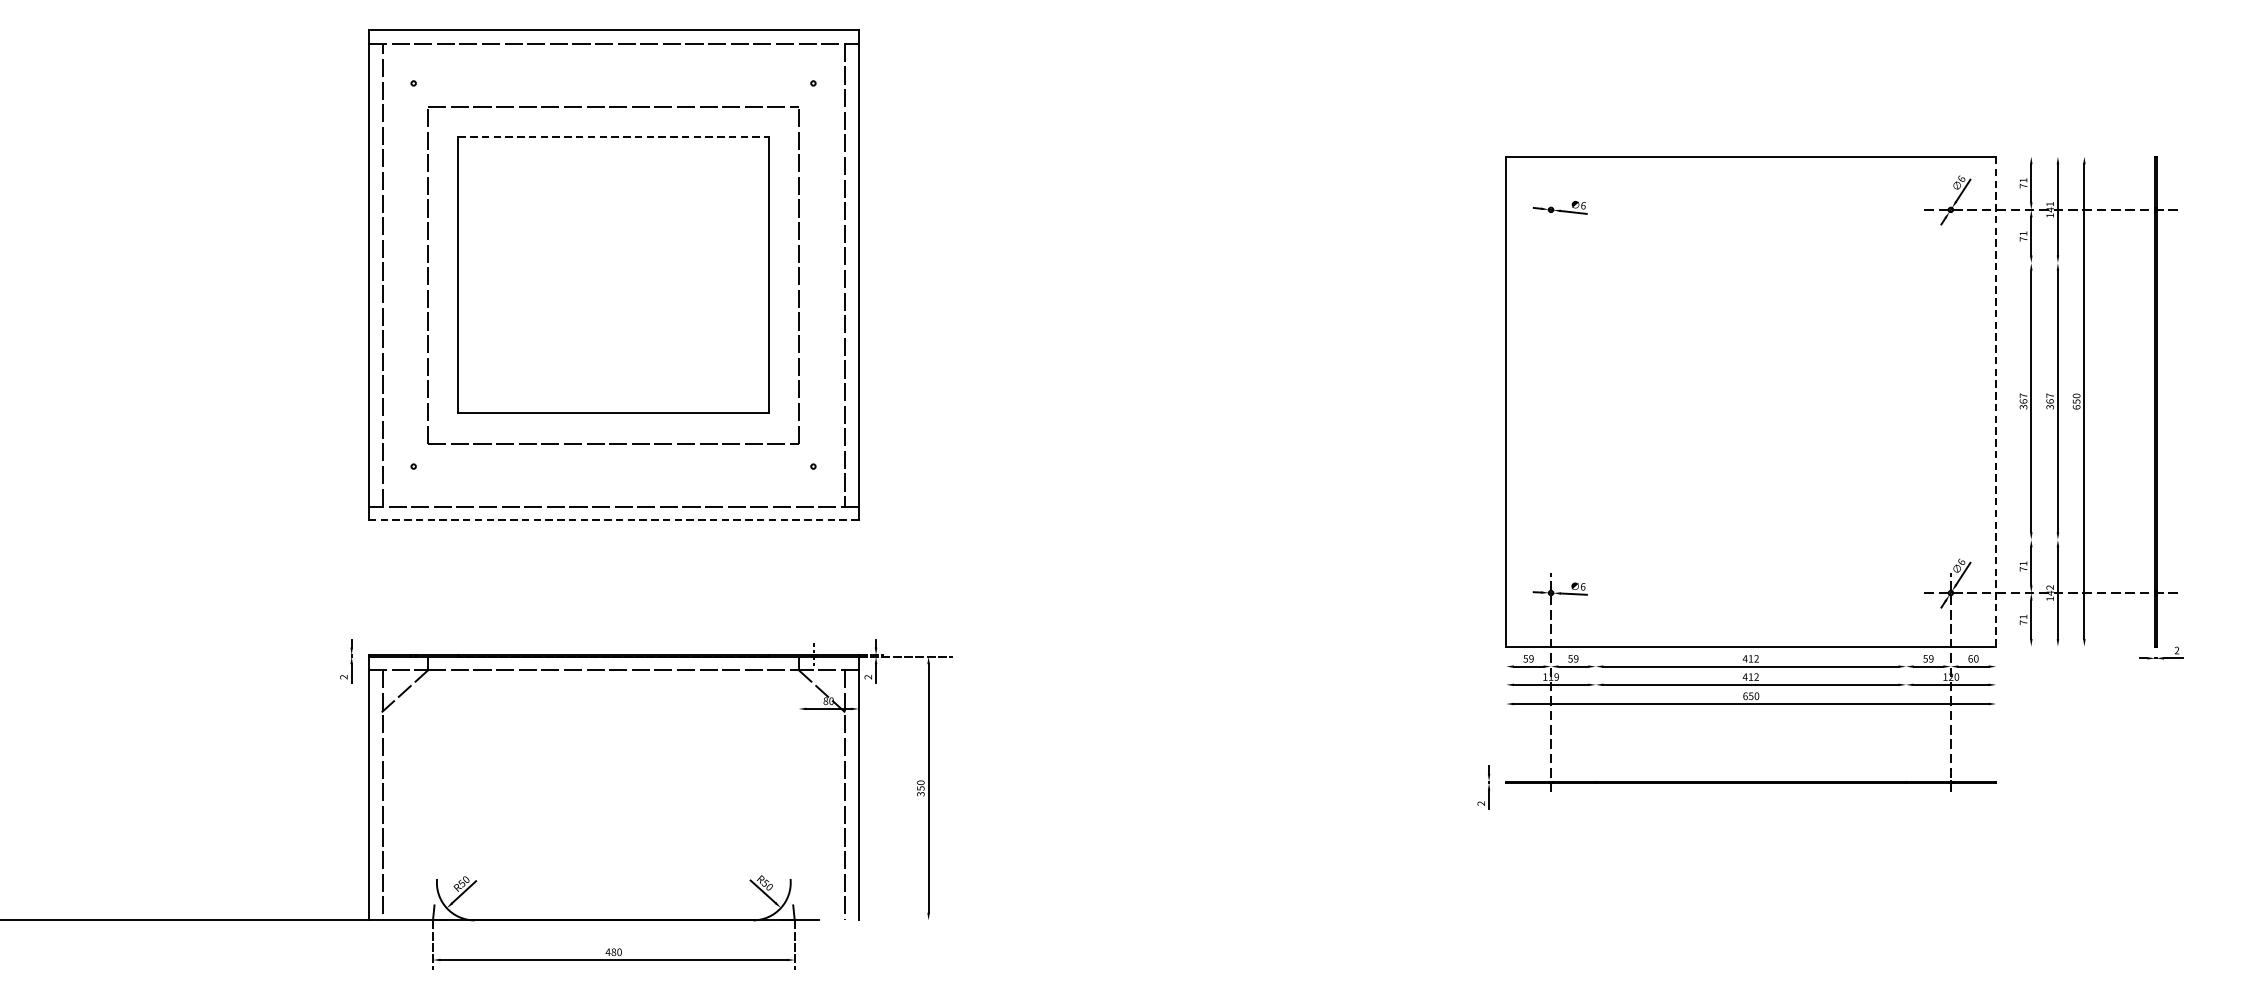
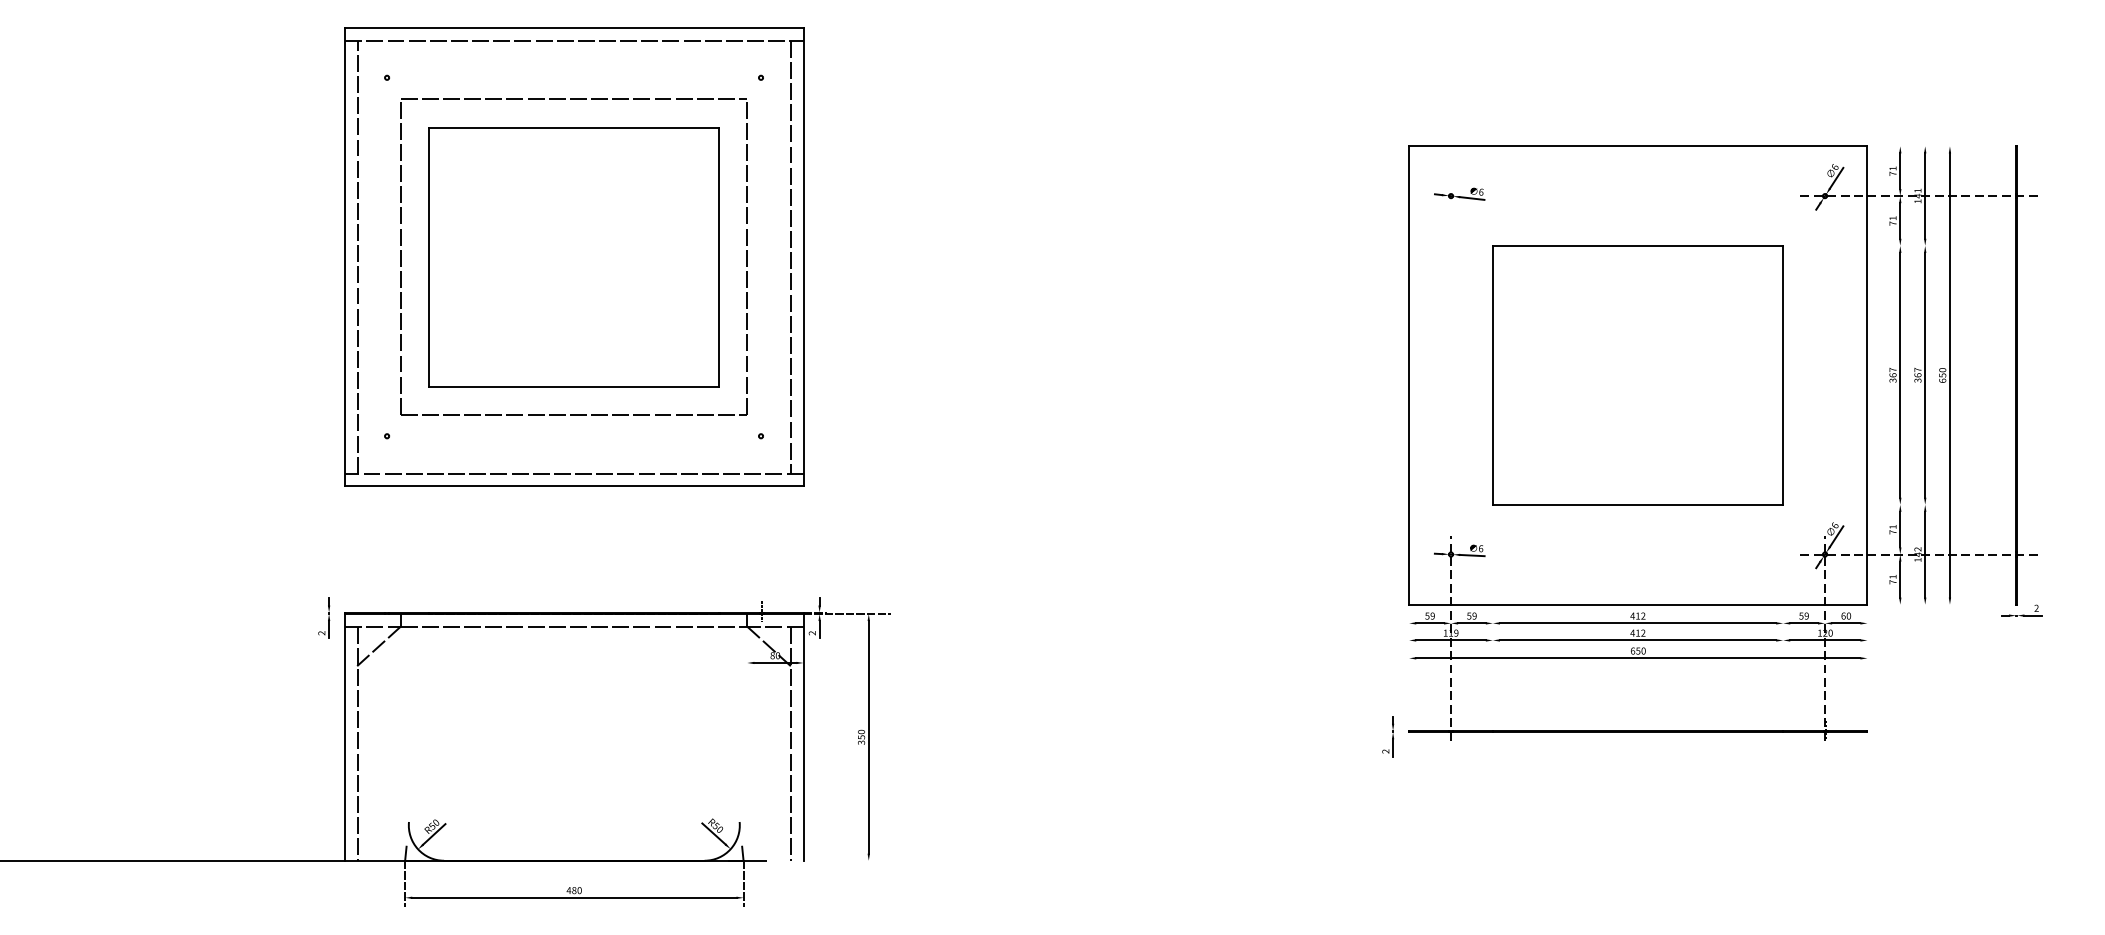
line: (614, 136) -> (574, 127), dashed -> solid
part: (1750, 401) -> (1637, 375), added
line: (1996, 401) -> (1867, 375), dashed -> solid
line: (614, 520) -> (574, 486), dashed -> solid

